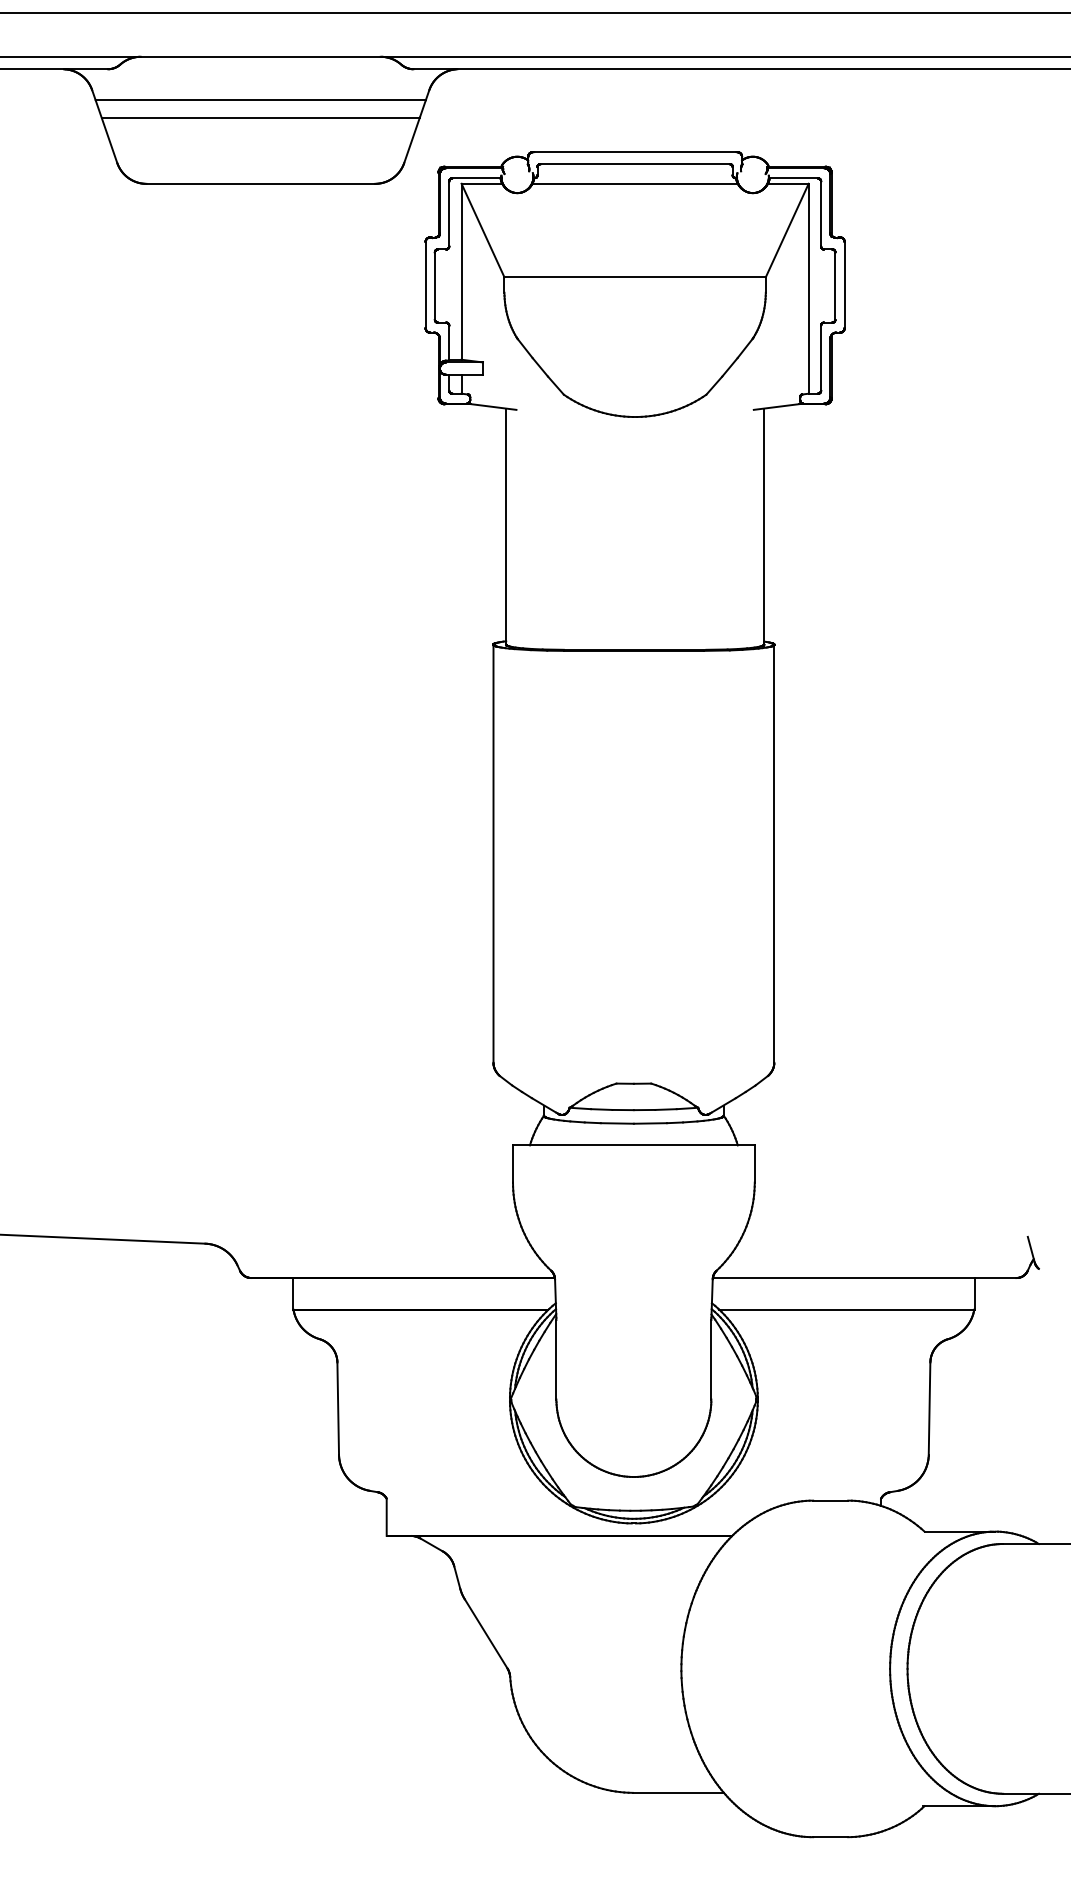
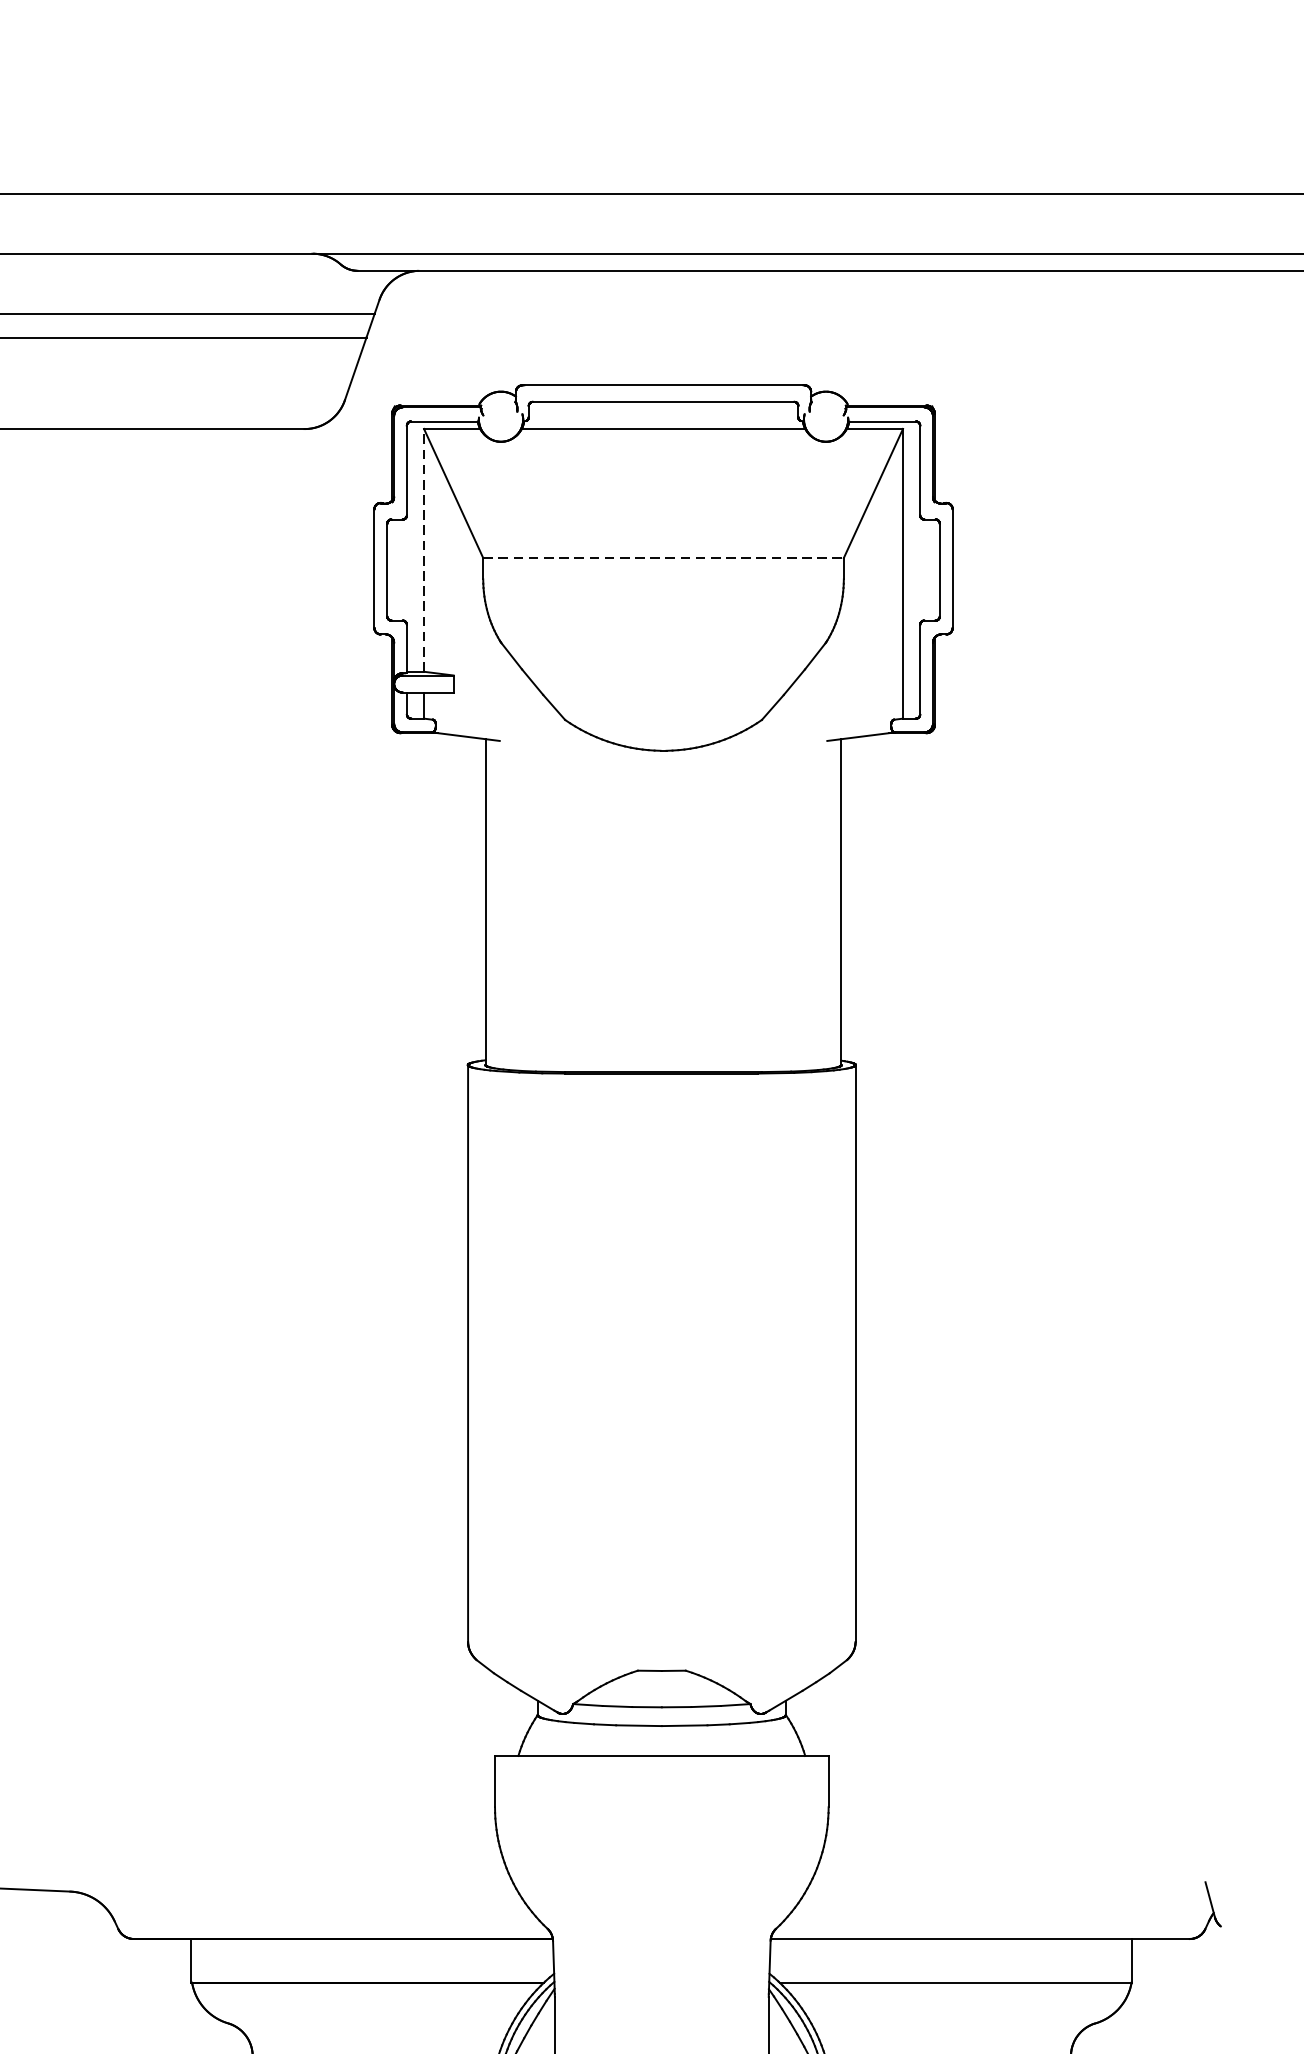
line: (461, 271) -> (423, 549), solid -> dashed
line: (635, 277) -> (664, 558), solid -> dashed

